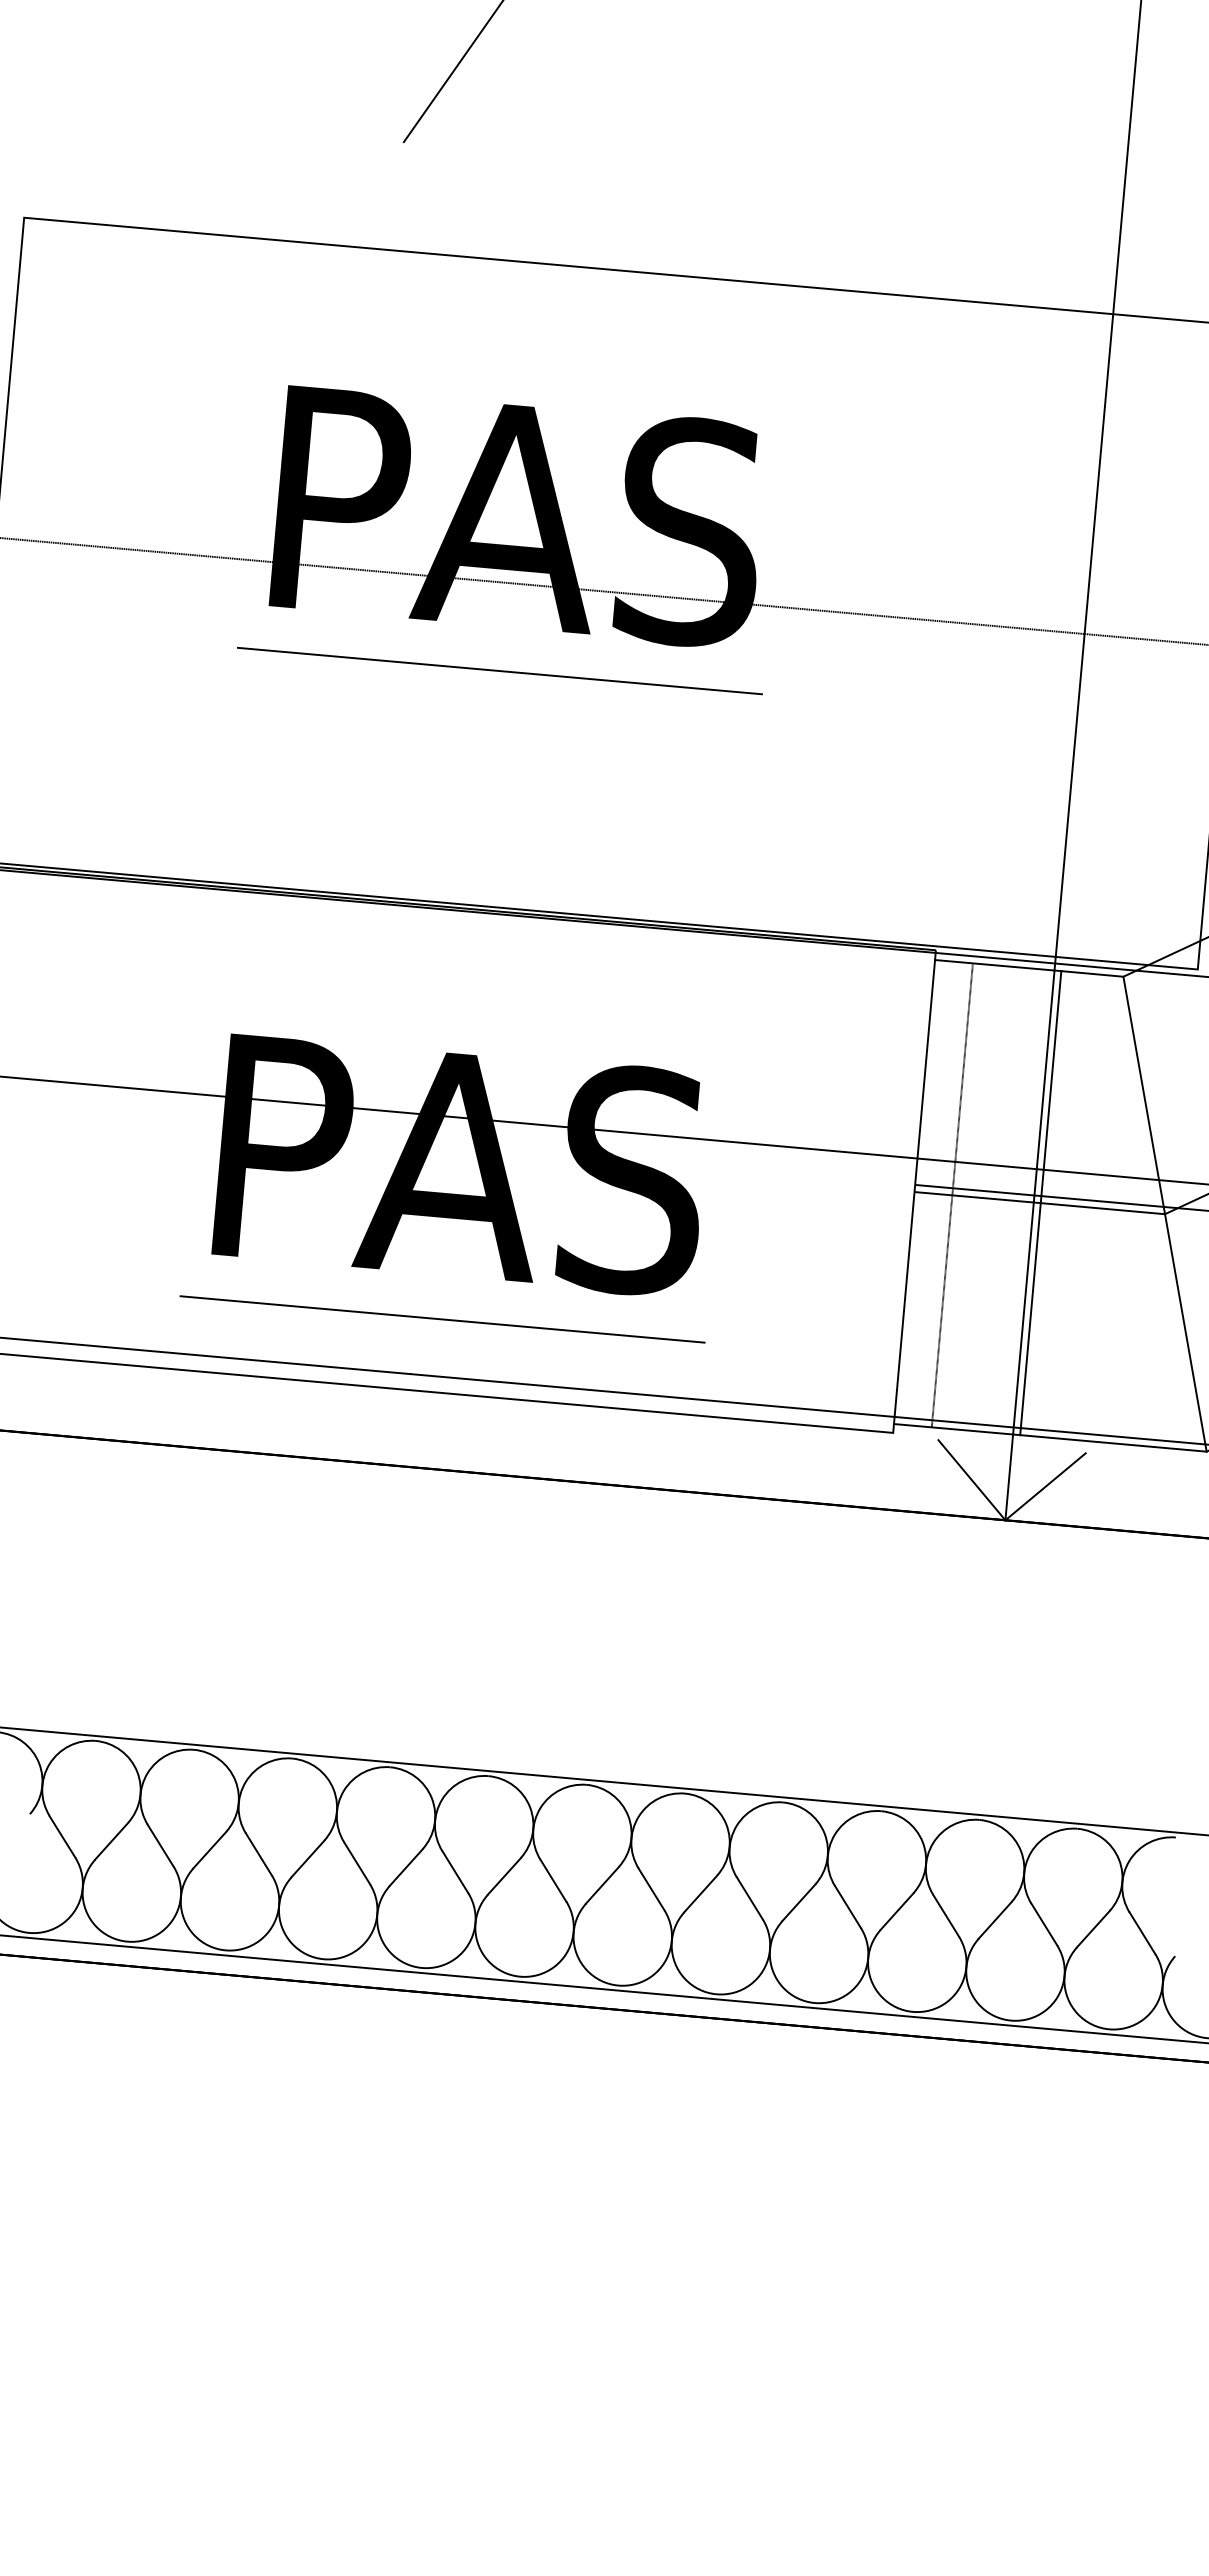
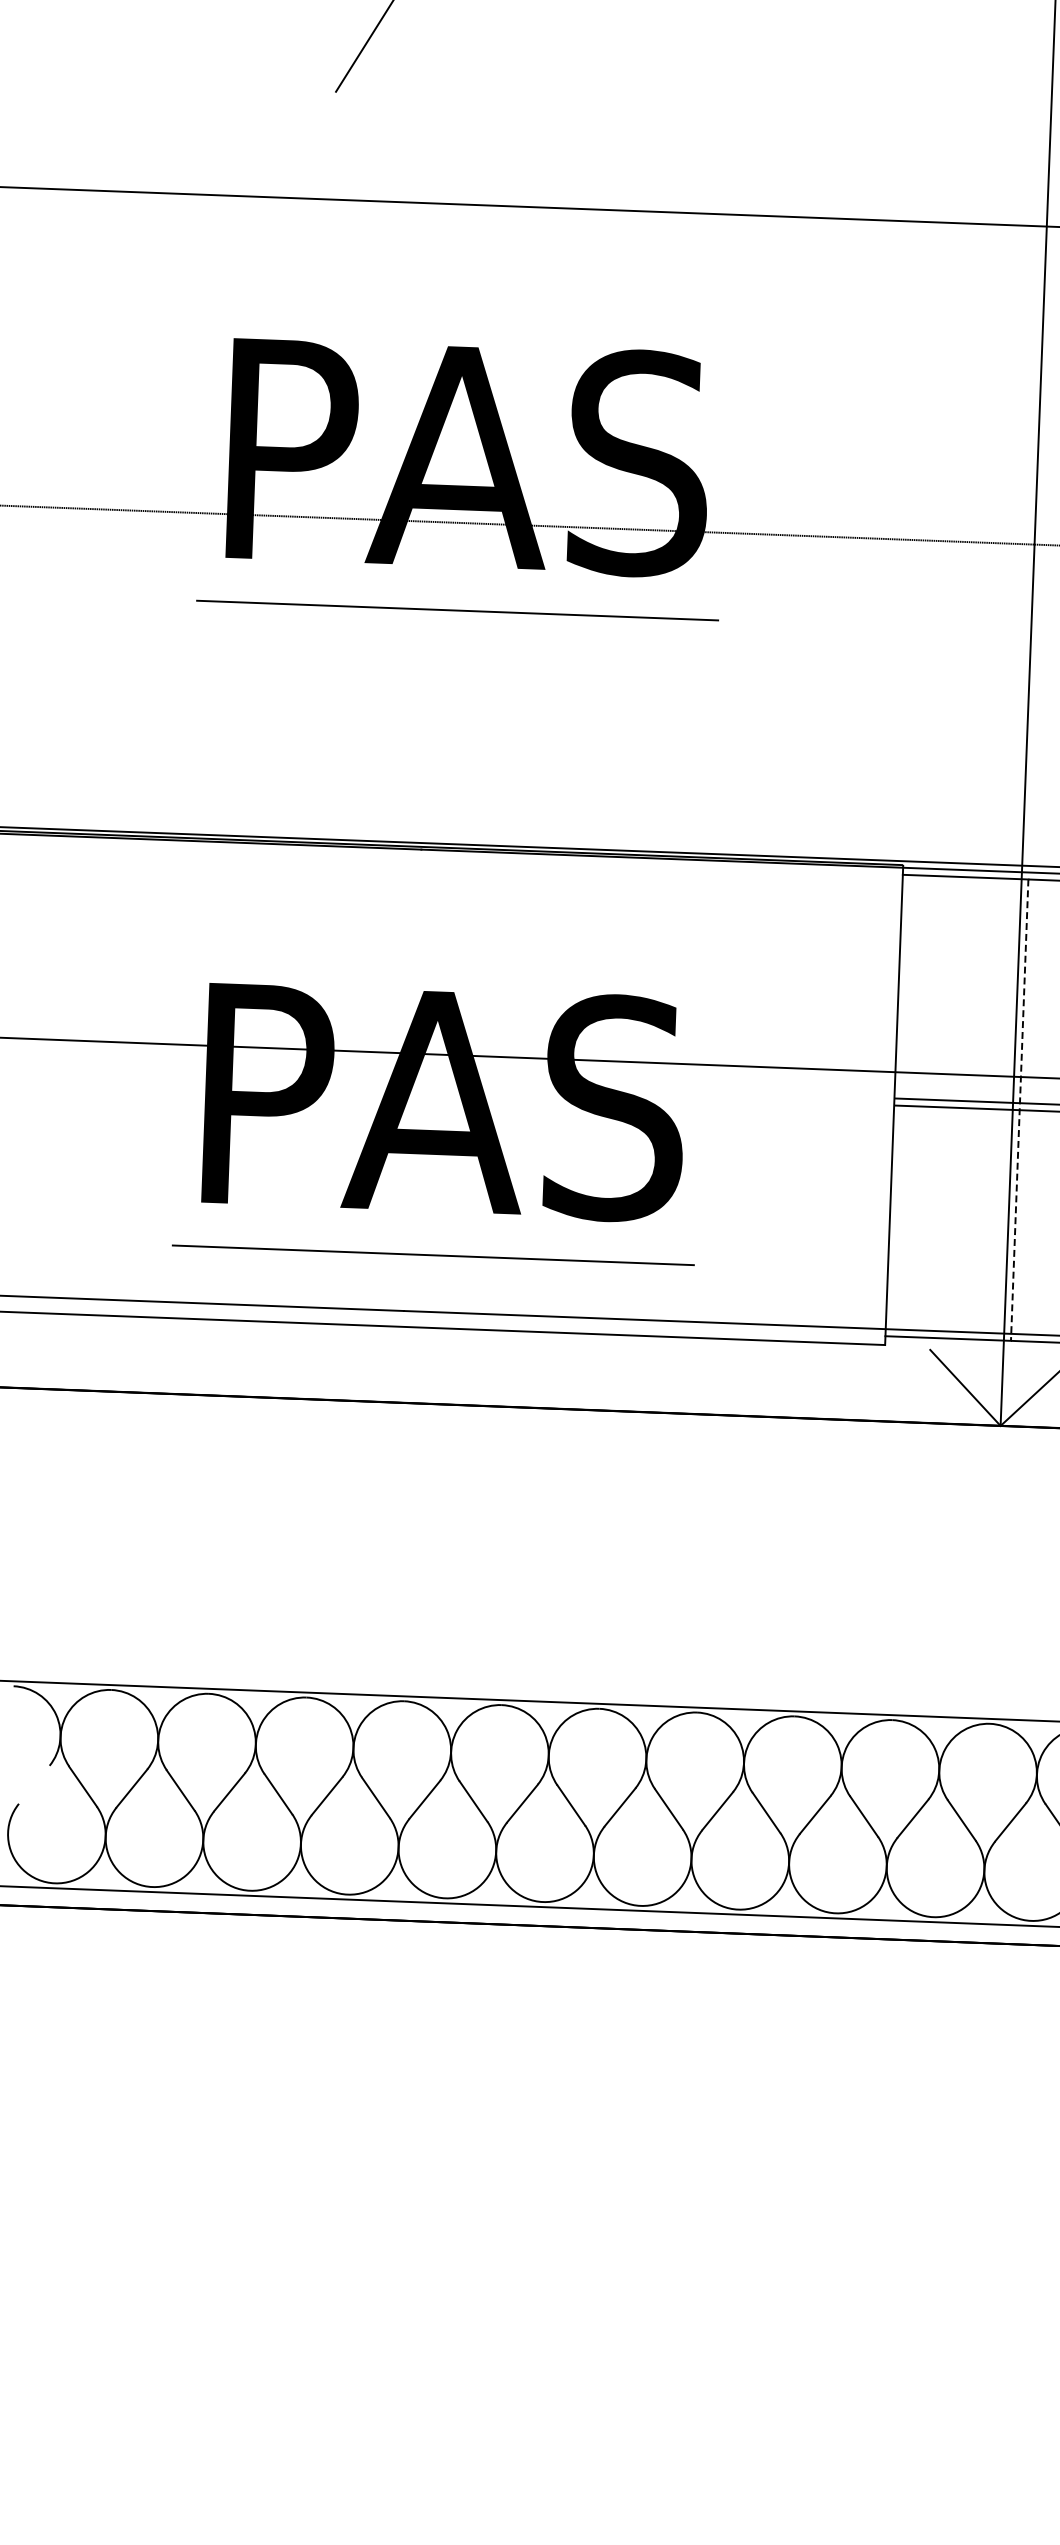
line: (951, 1195) -> (930, 1107), removed
line: (1040, 1203) -> (1019, 1110), solid -> dashed

